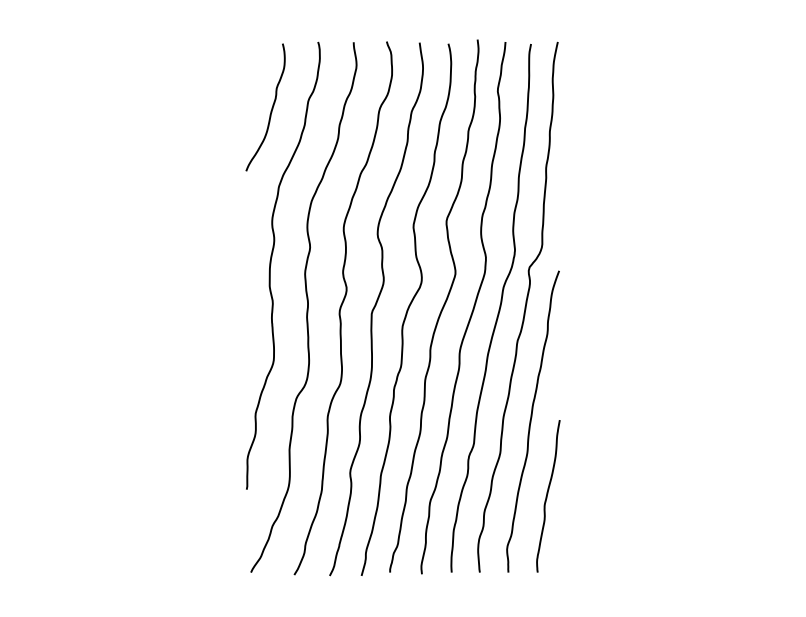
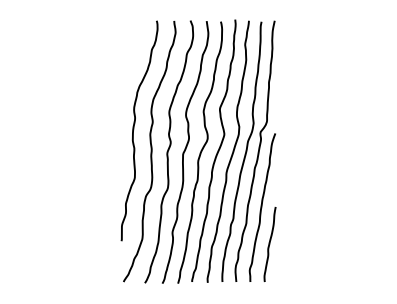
curve: (270, 106) -> (133, 52), removed

